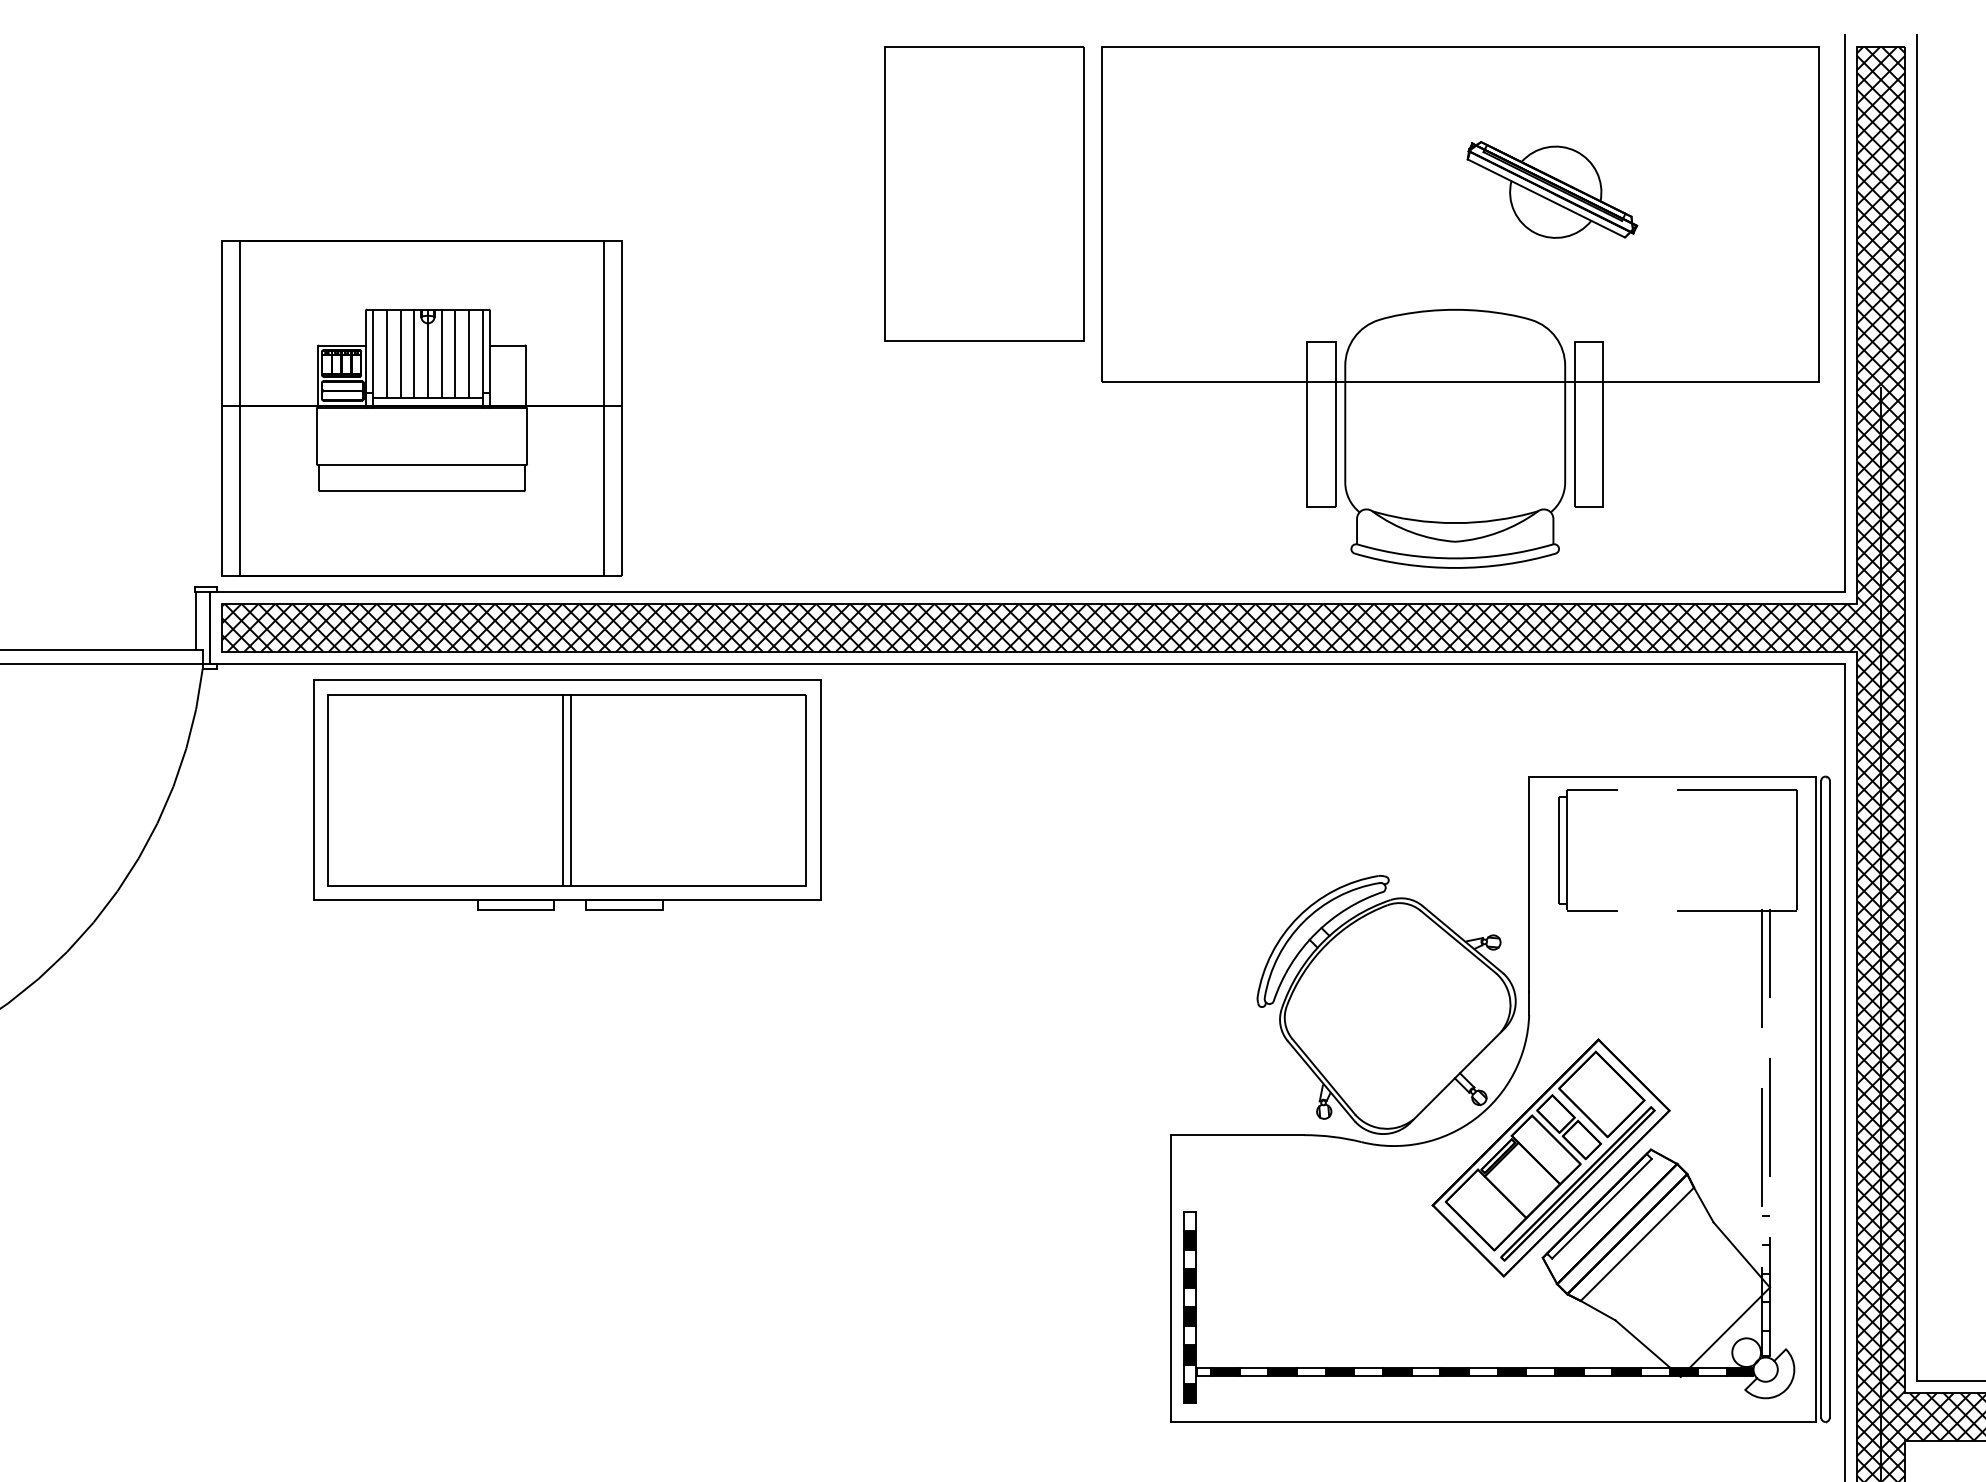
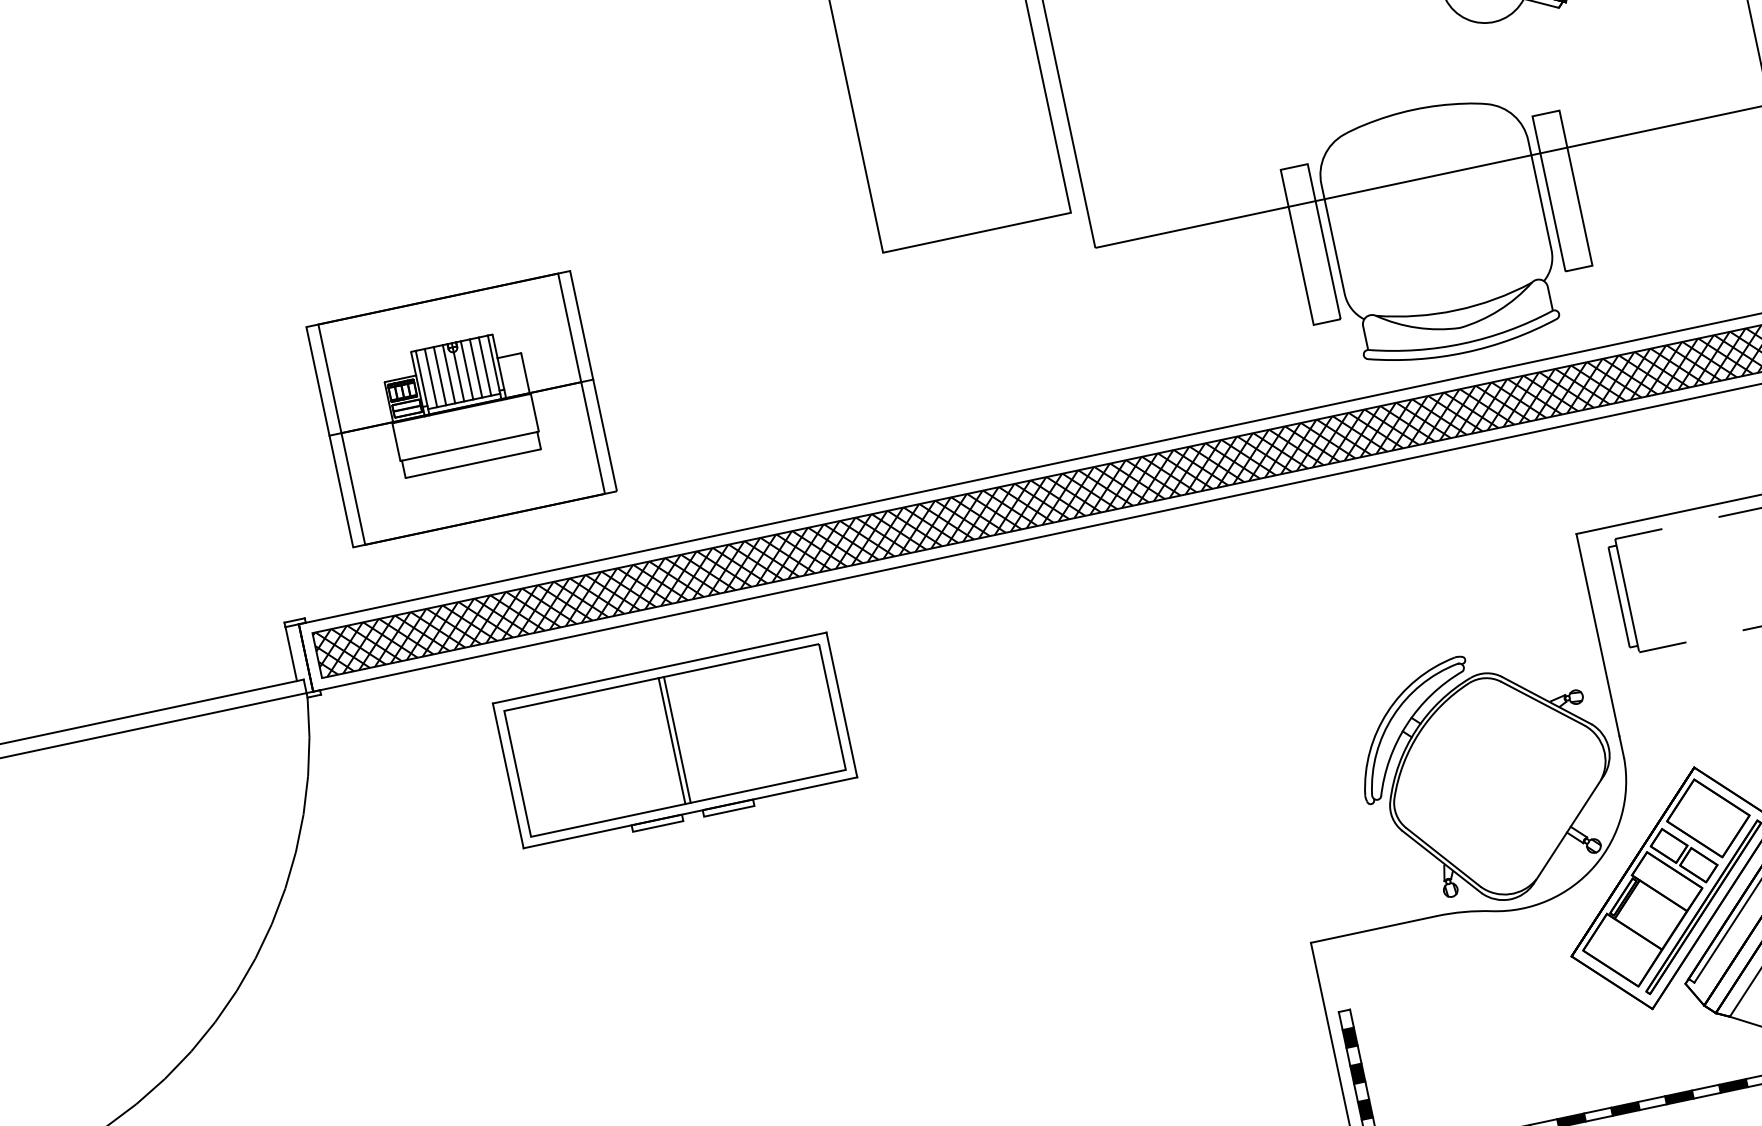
part: (421, 408) -> (461, 409), size x0.7
part: (567, 794) -> (675, 743), size x0.7

